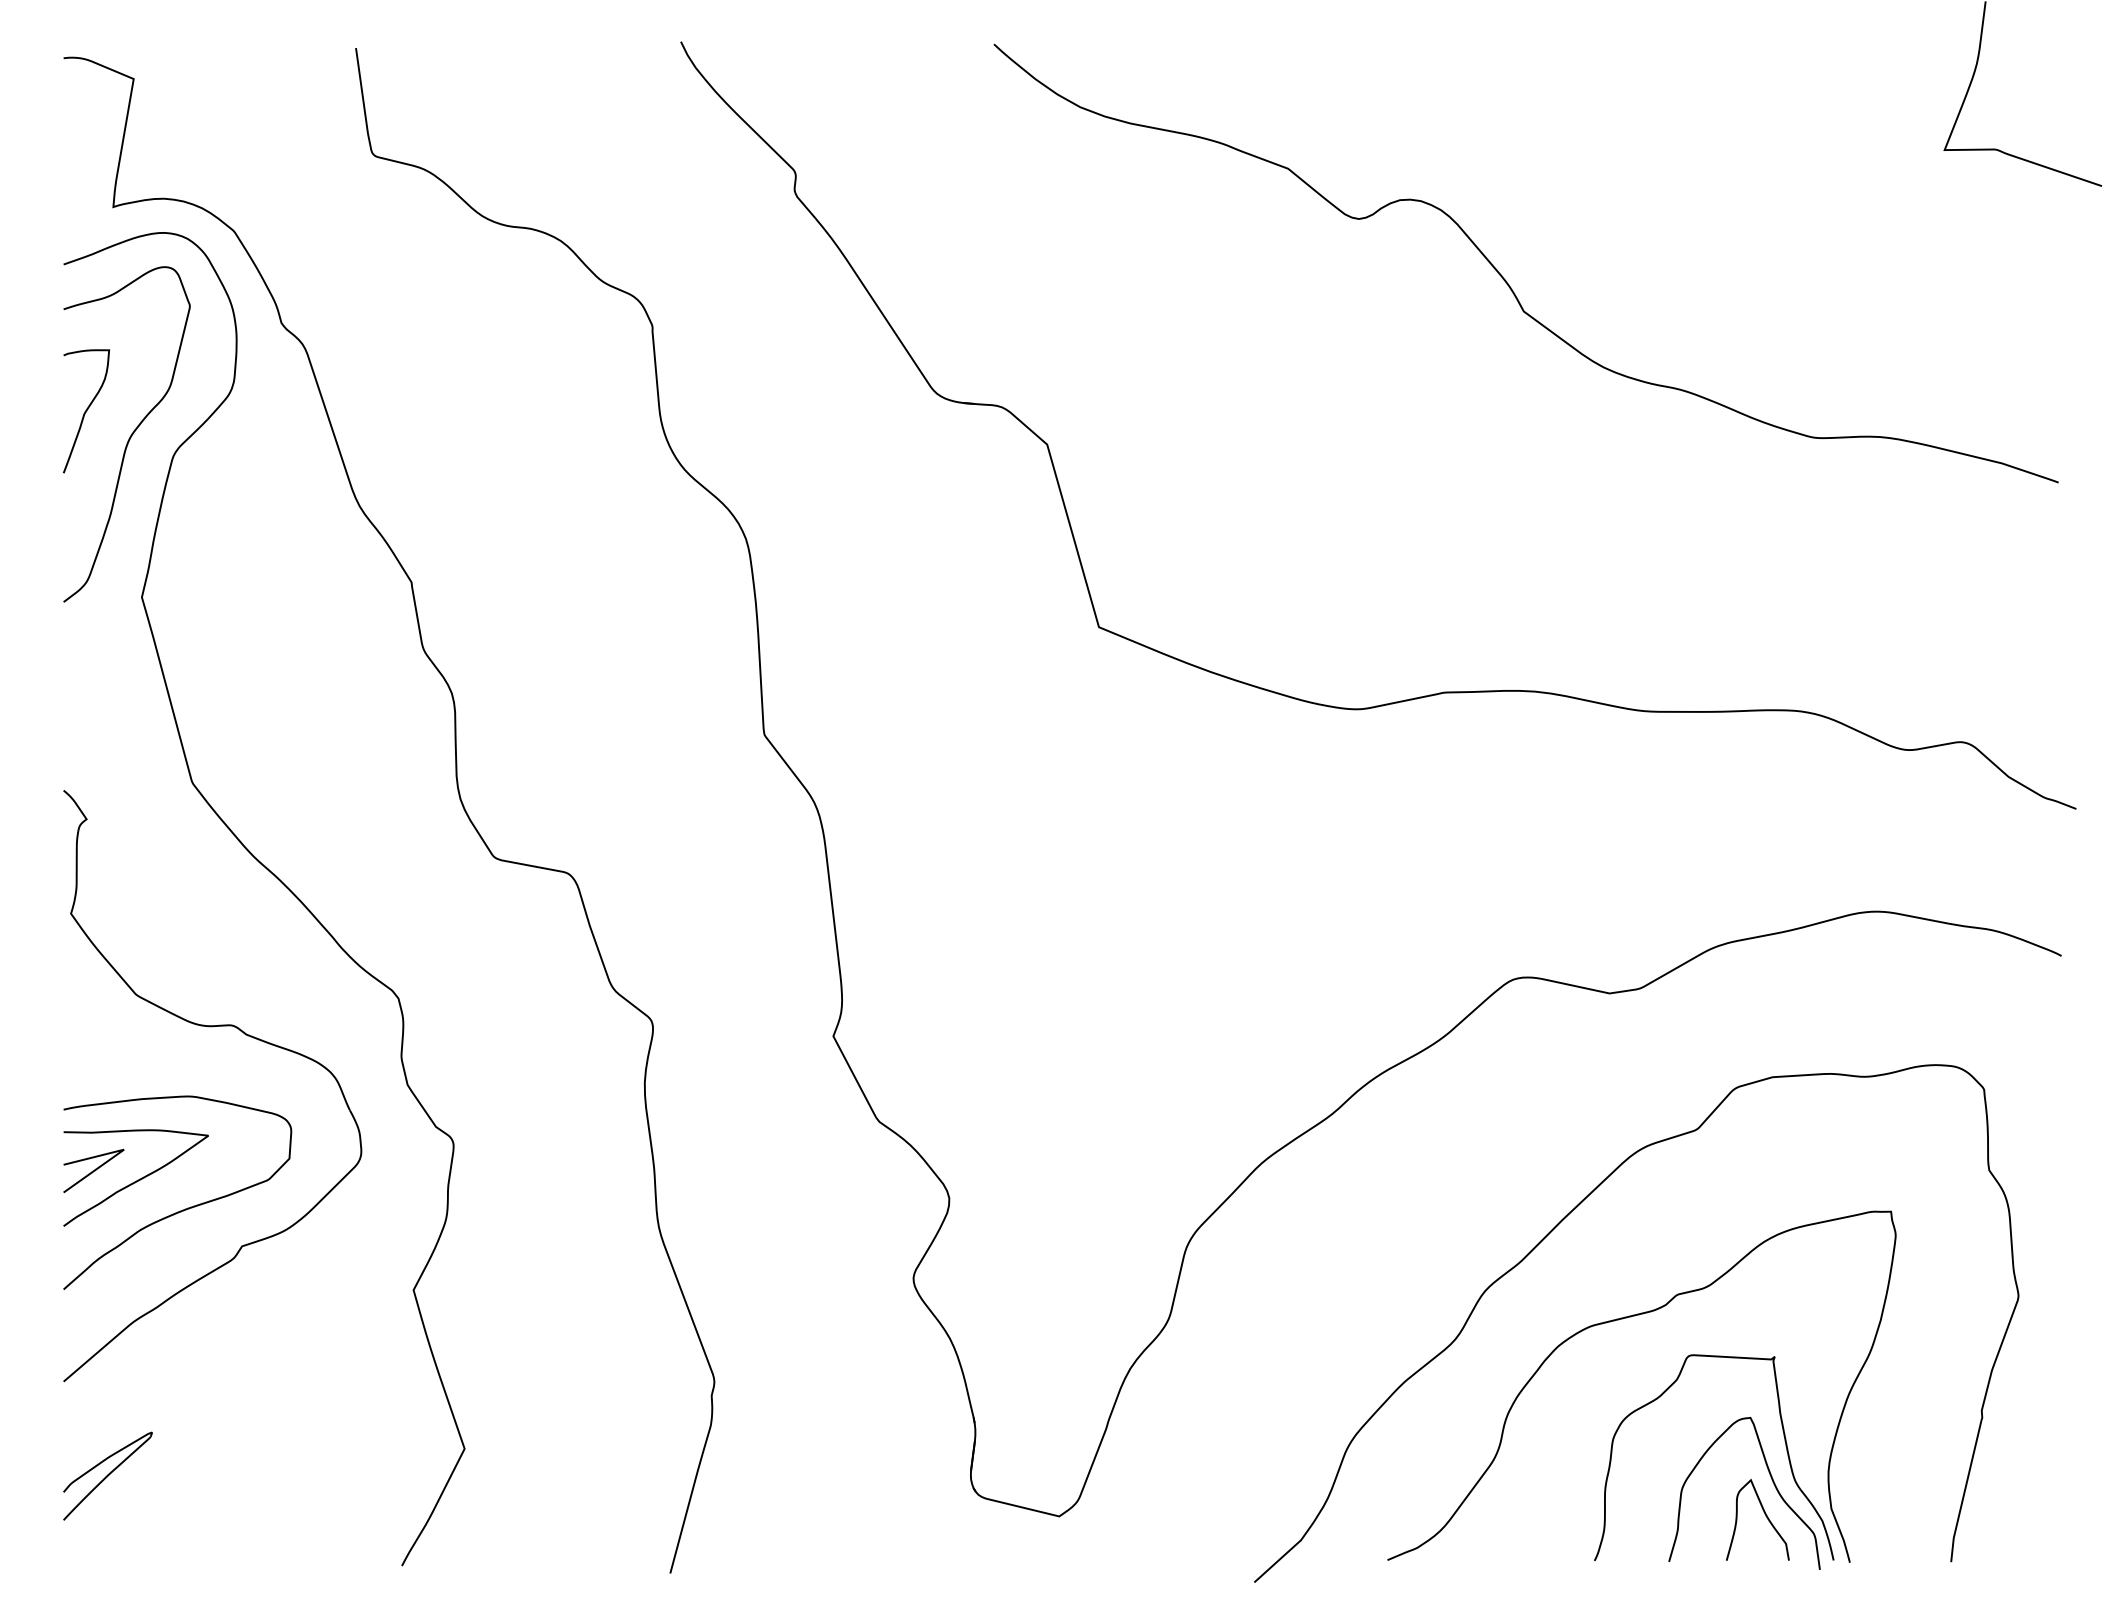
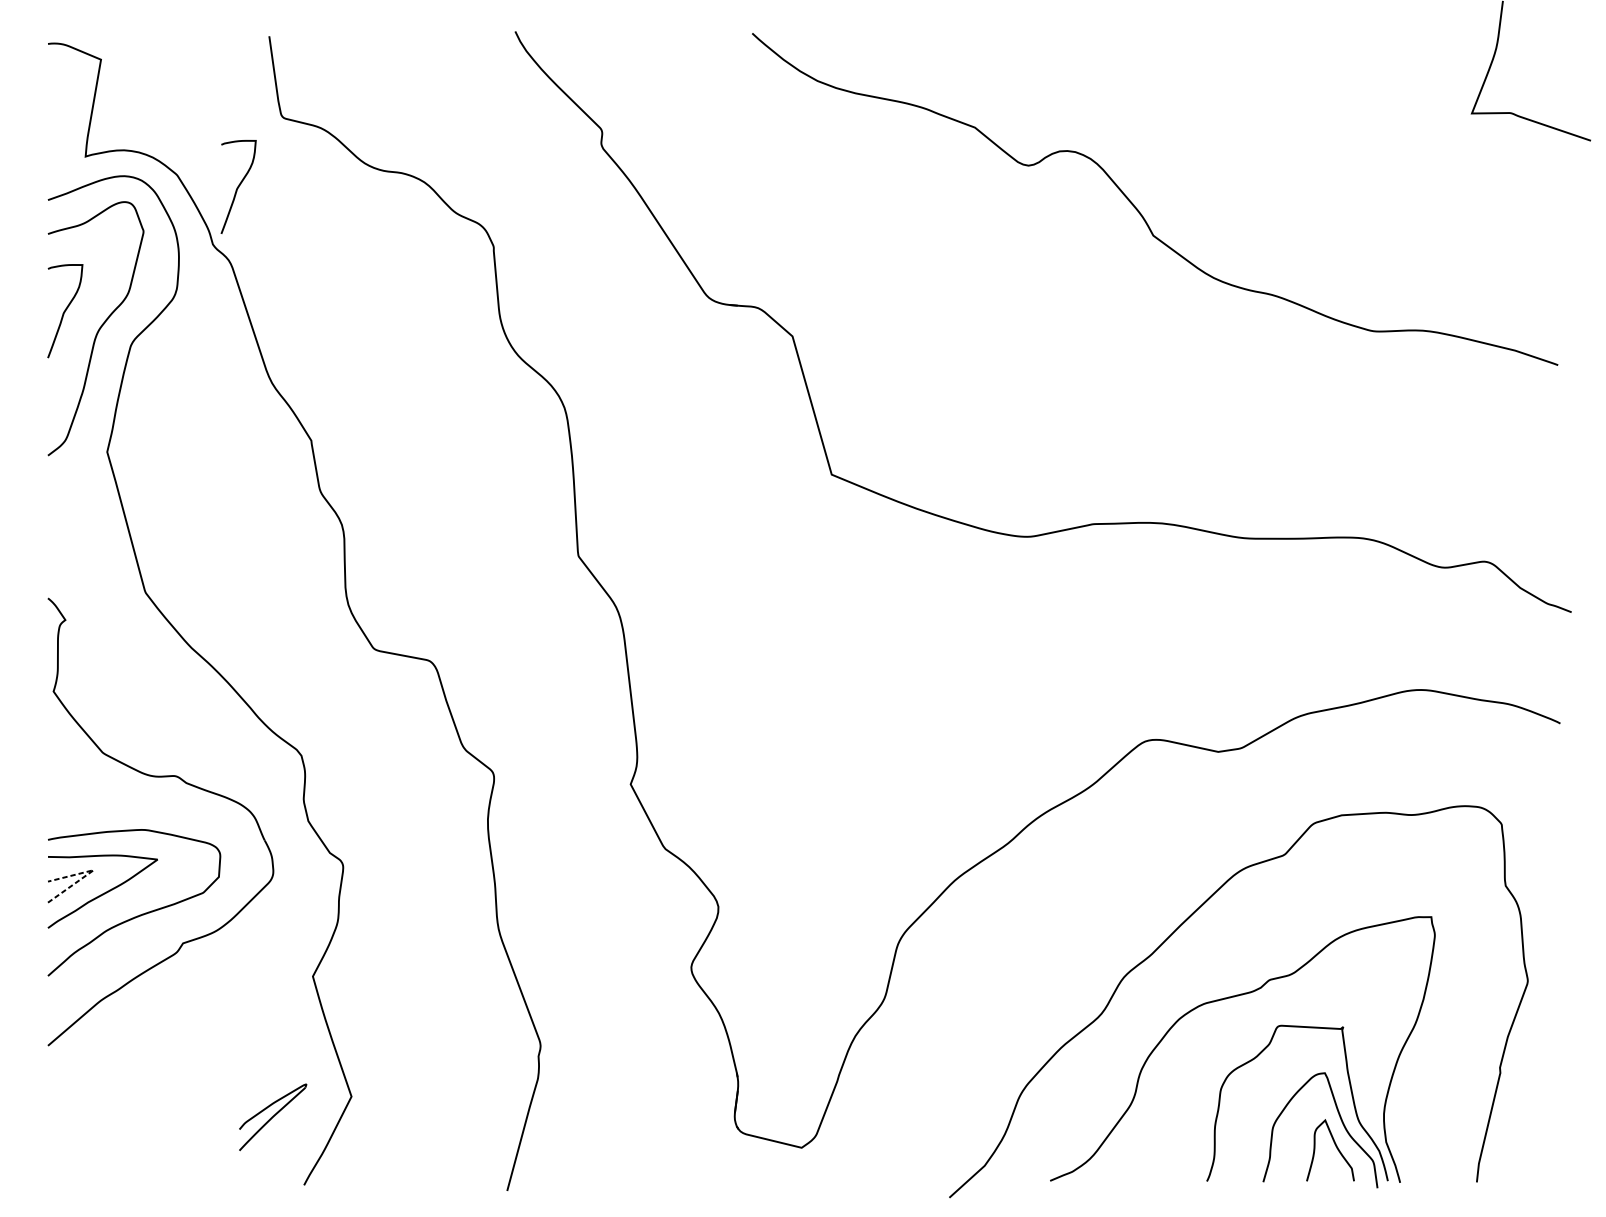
curve: (315, 247) -> (238, 187), added
line: (120, 1152) -> (91, 872), solid -> dashed
part: (107, 1475) -> (272, 1116), moved

